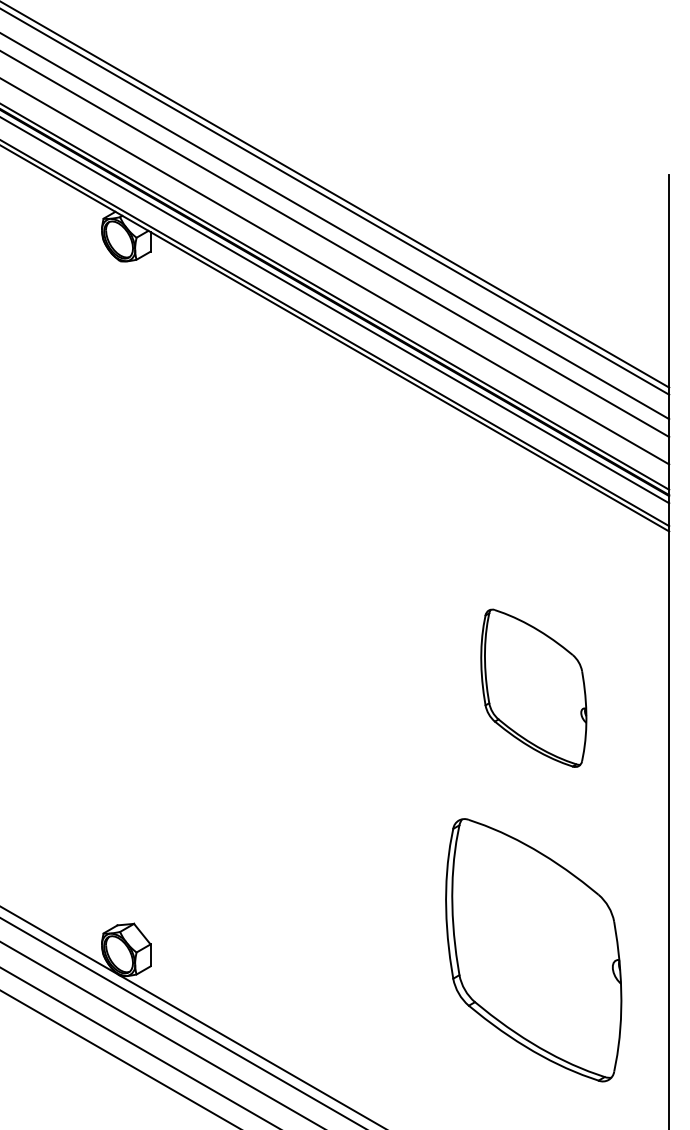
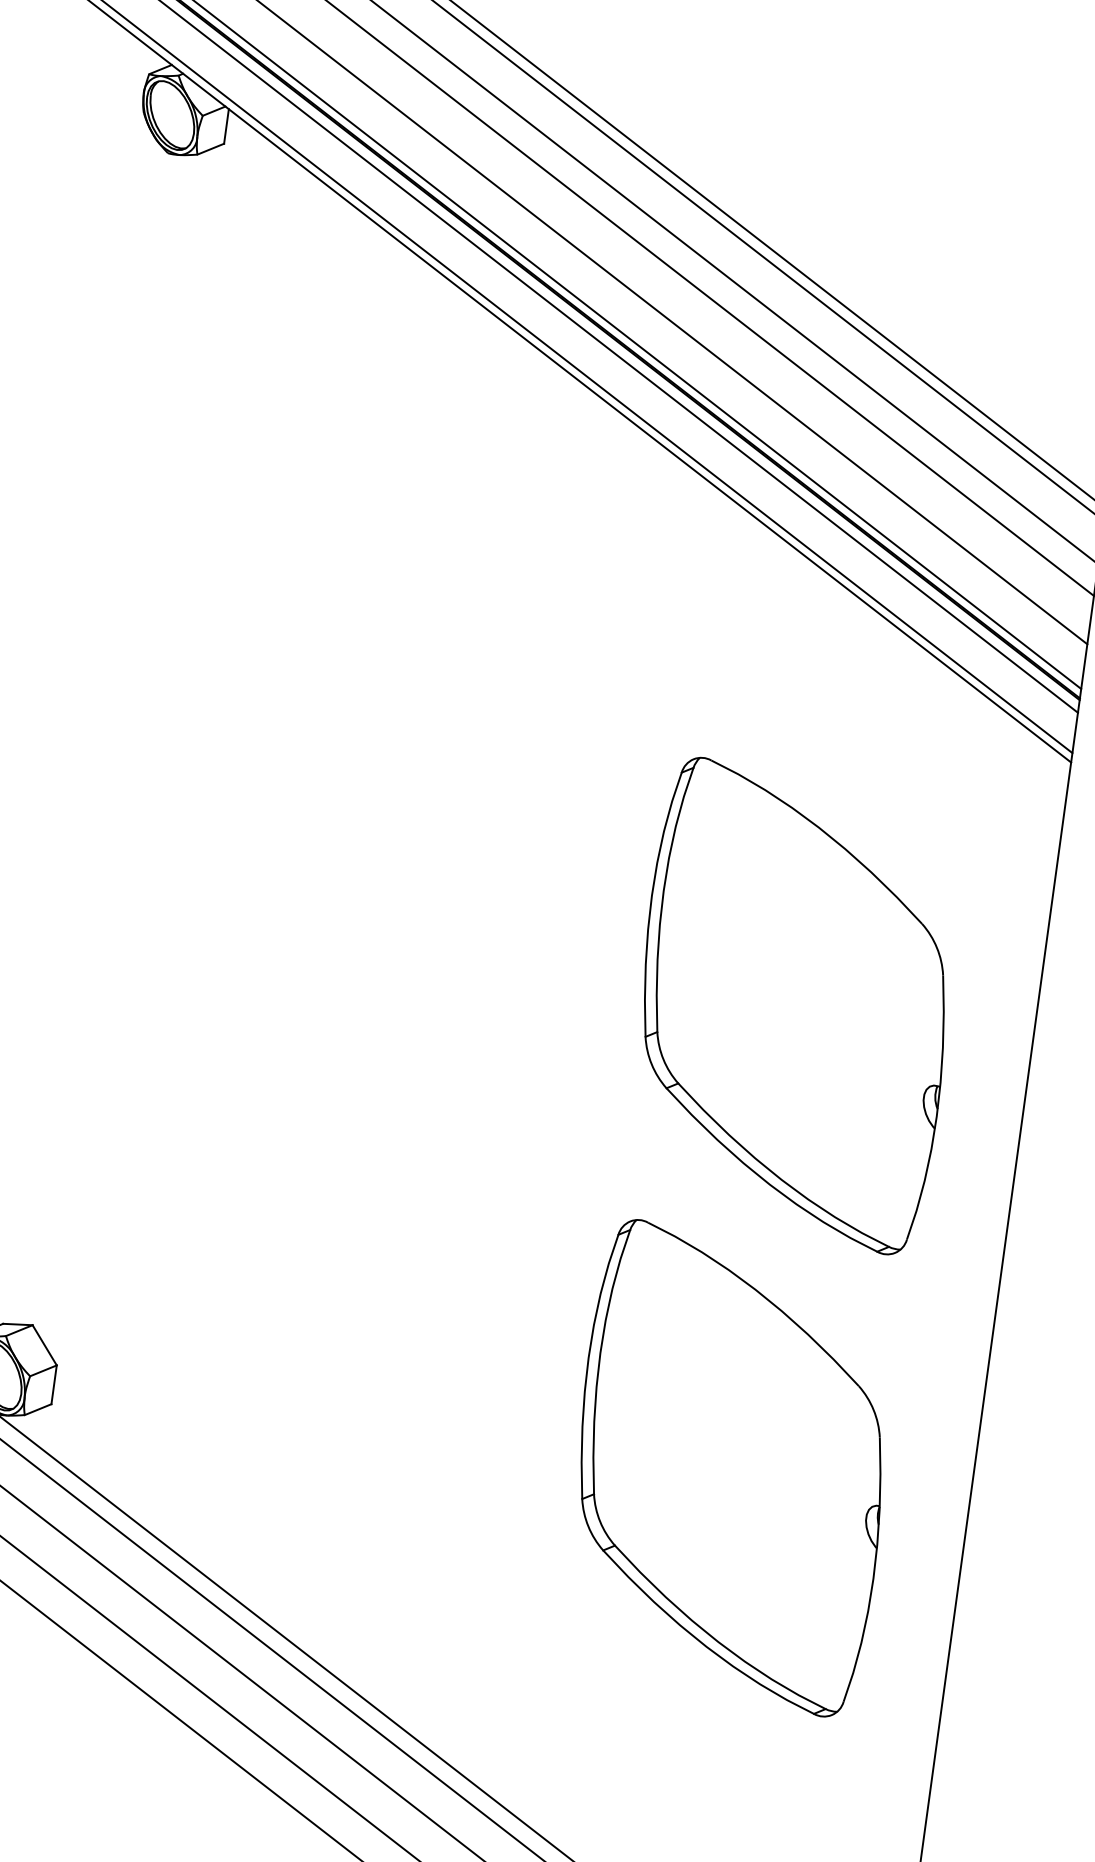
part: (533, 688) -> (793, 1006), size x1.67

